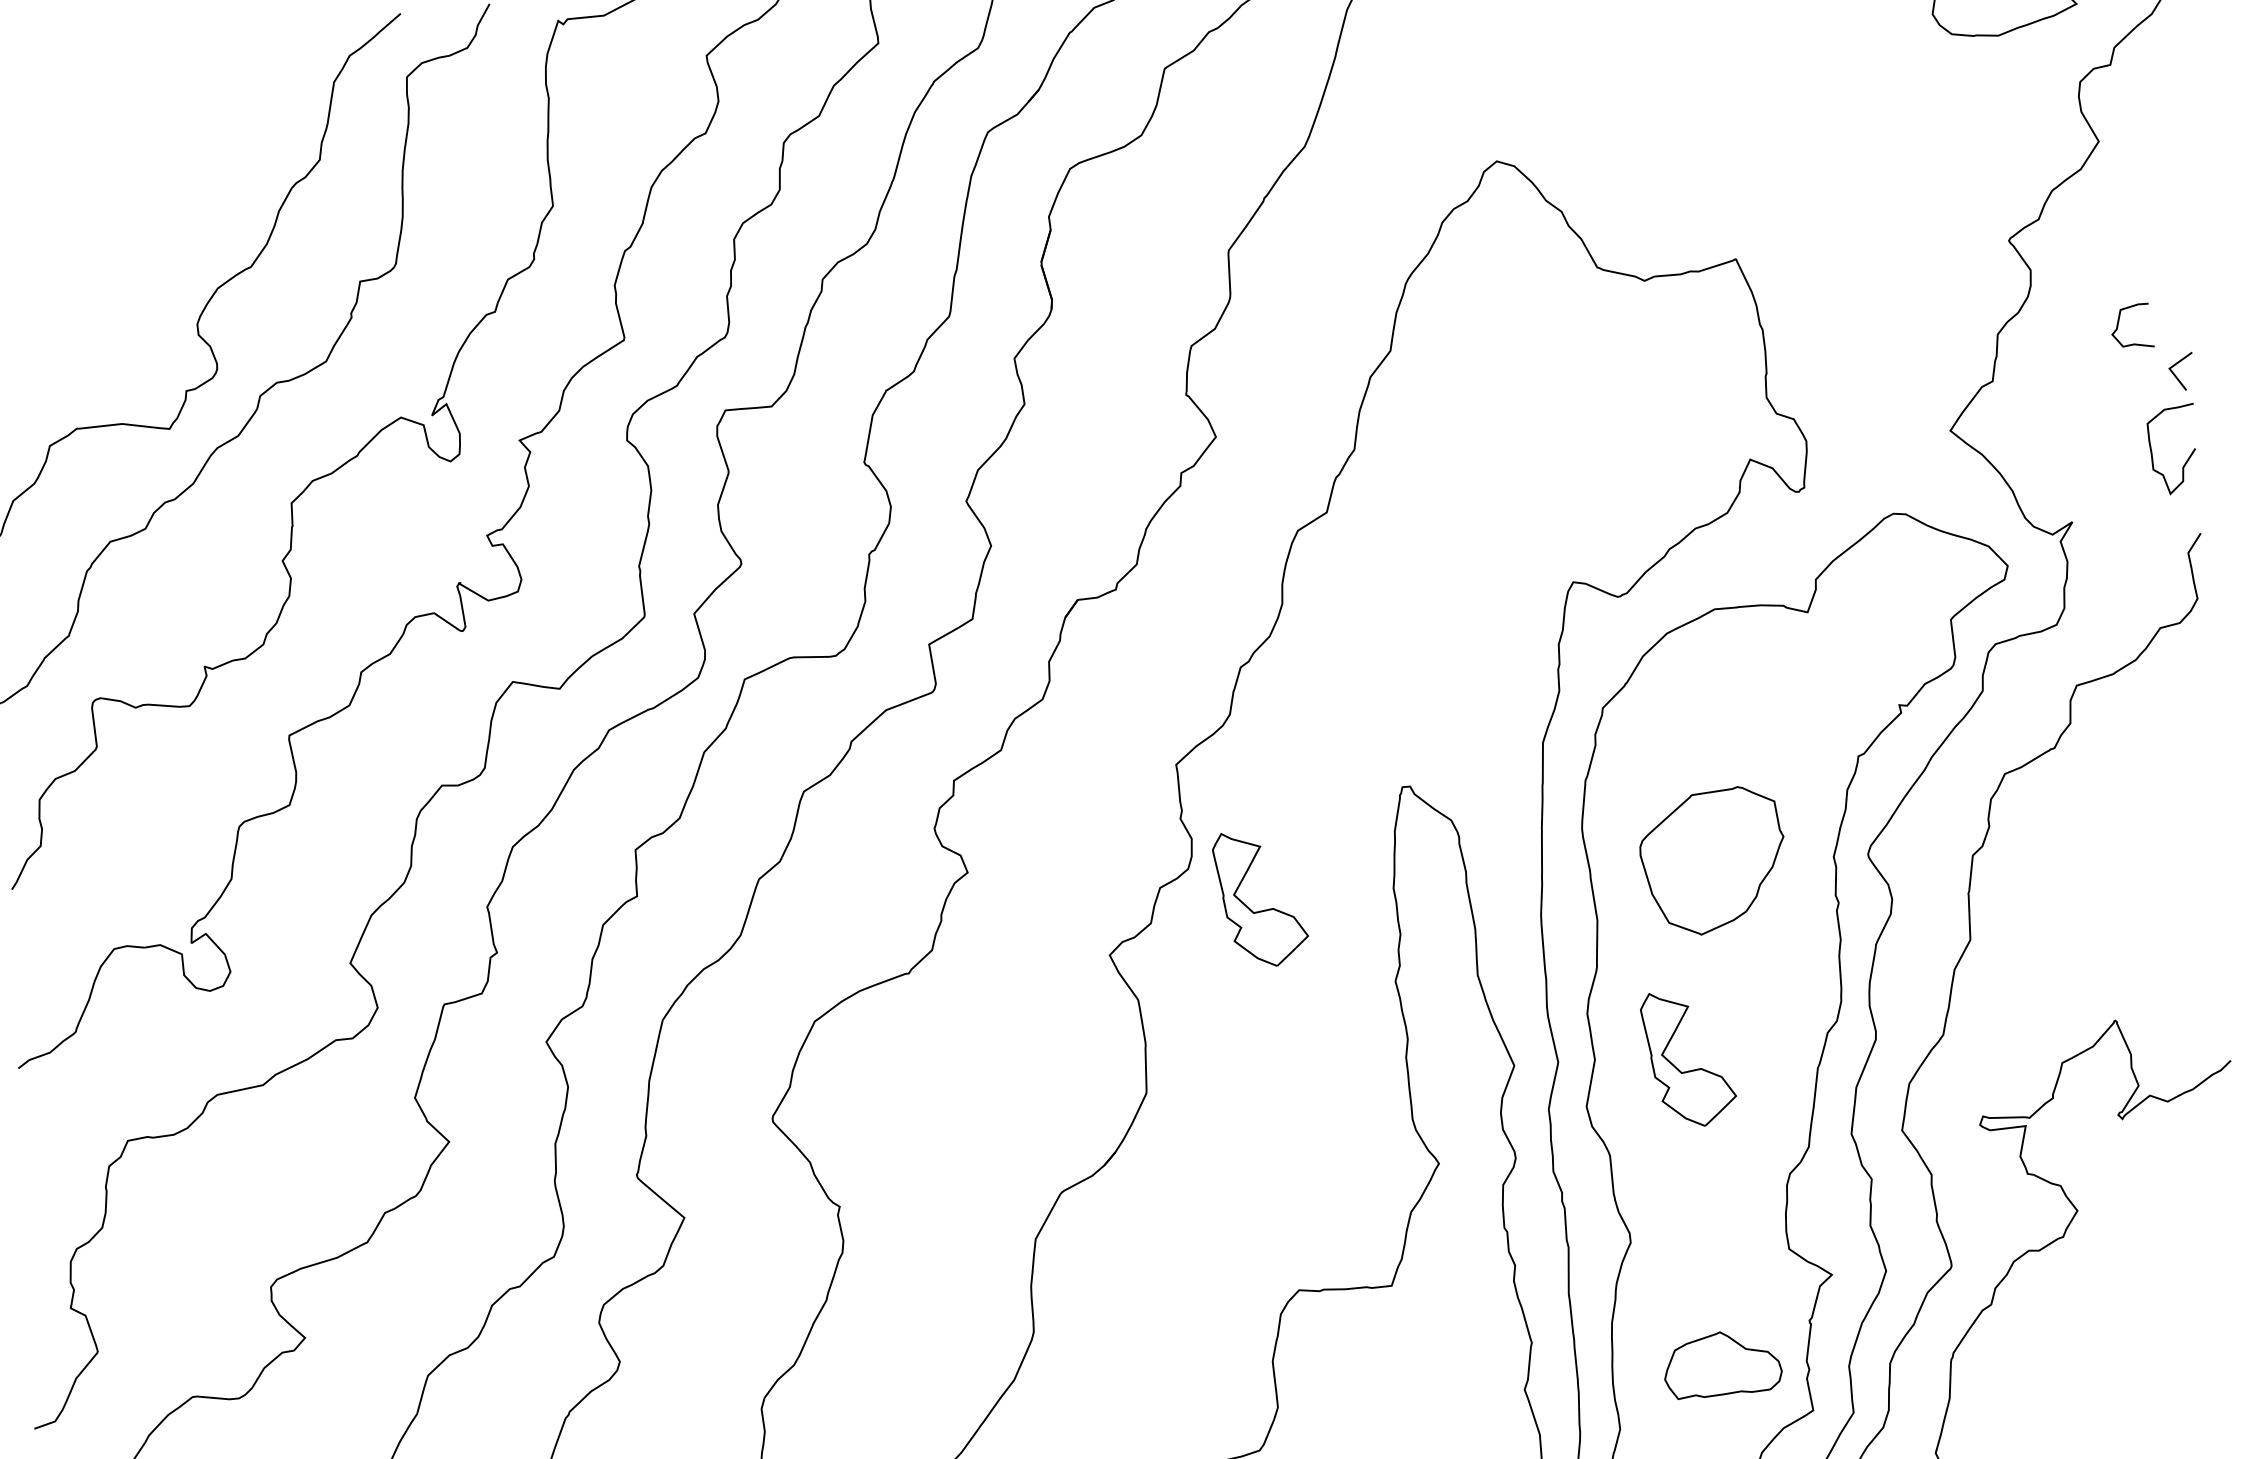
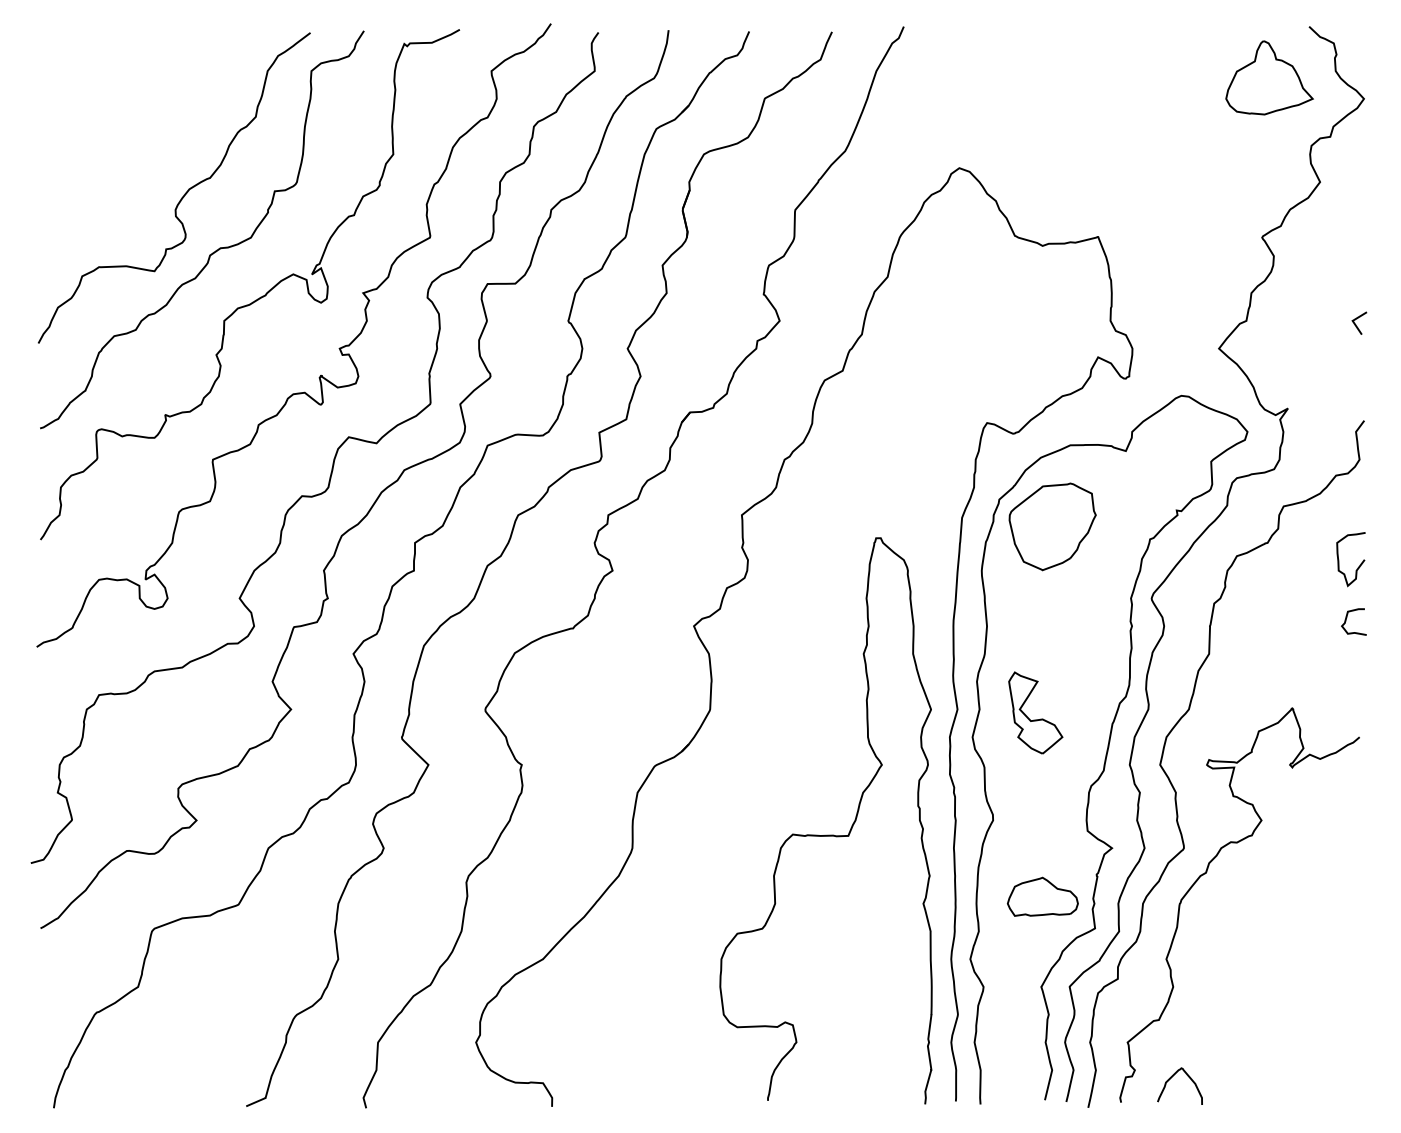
curve: (2119, 326) -> (1346, 621), moved
curve: (2185, 460) -> (1358, 566), moved
part: (1712, 860) -> (1052, 526), moved
part: (1261, 909) -> (786, 605), removed

